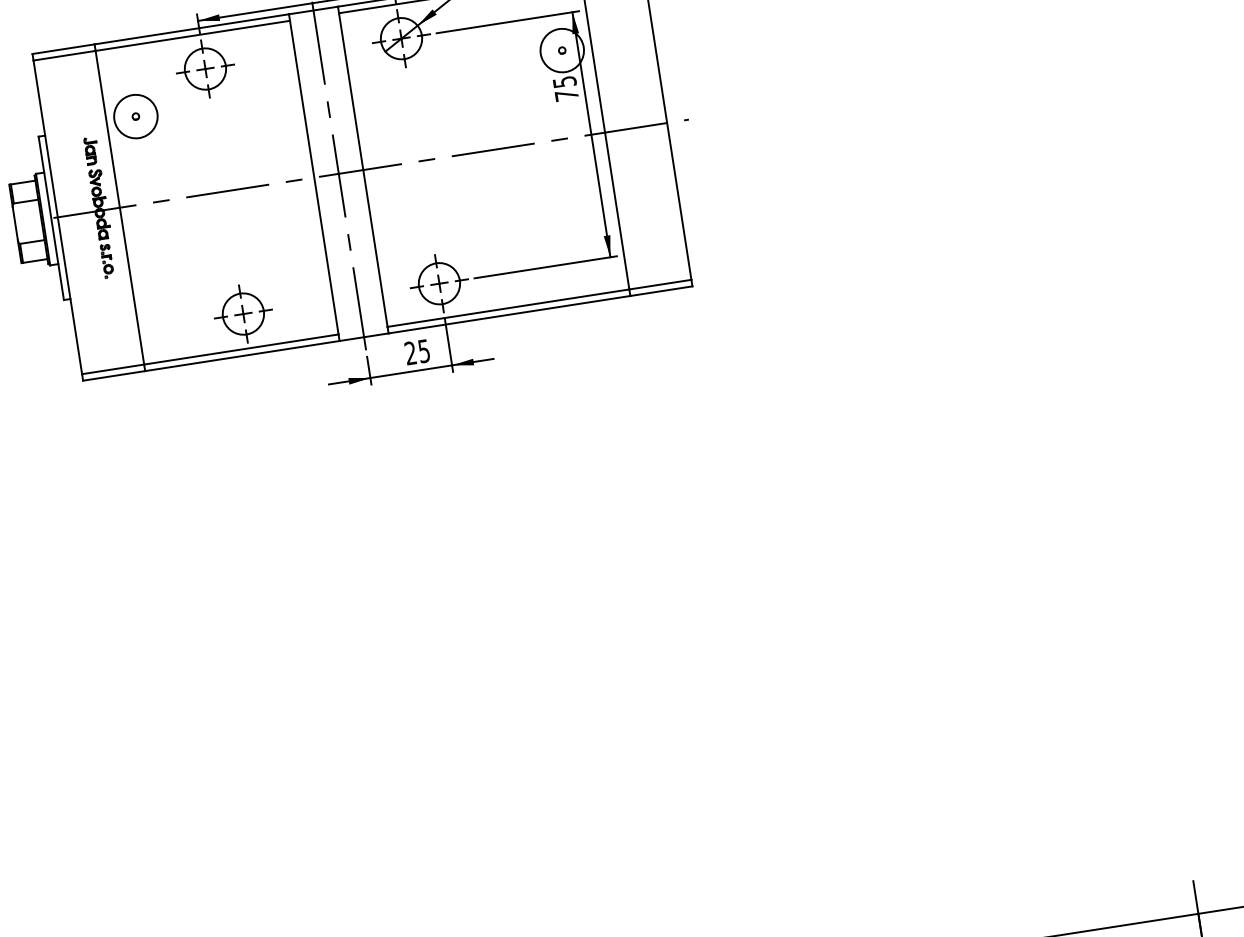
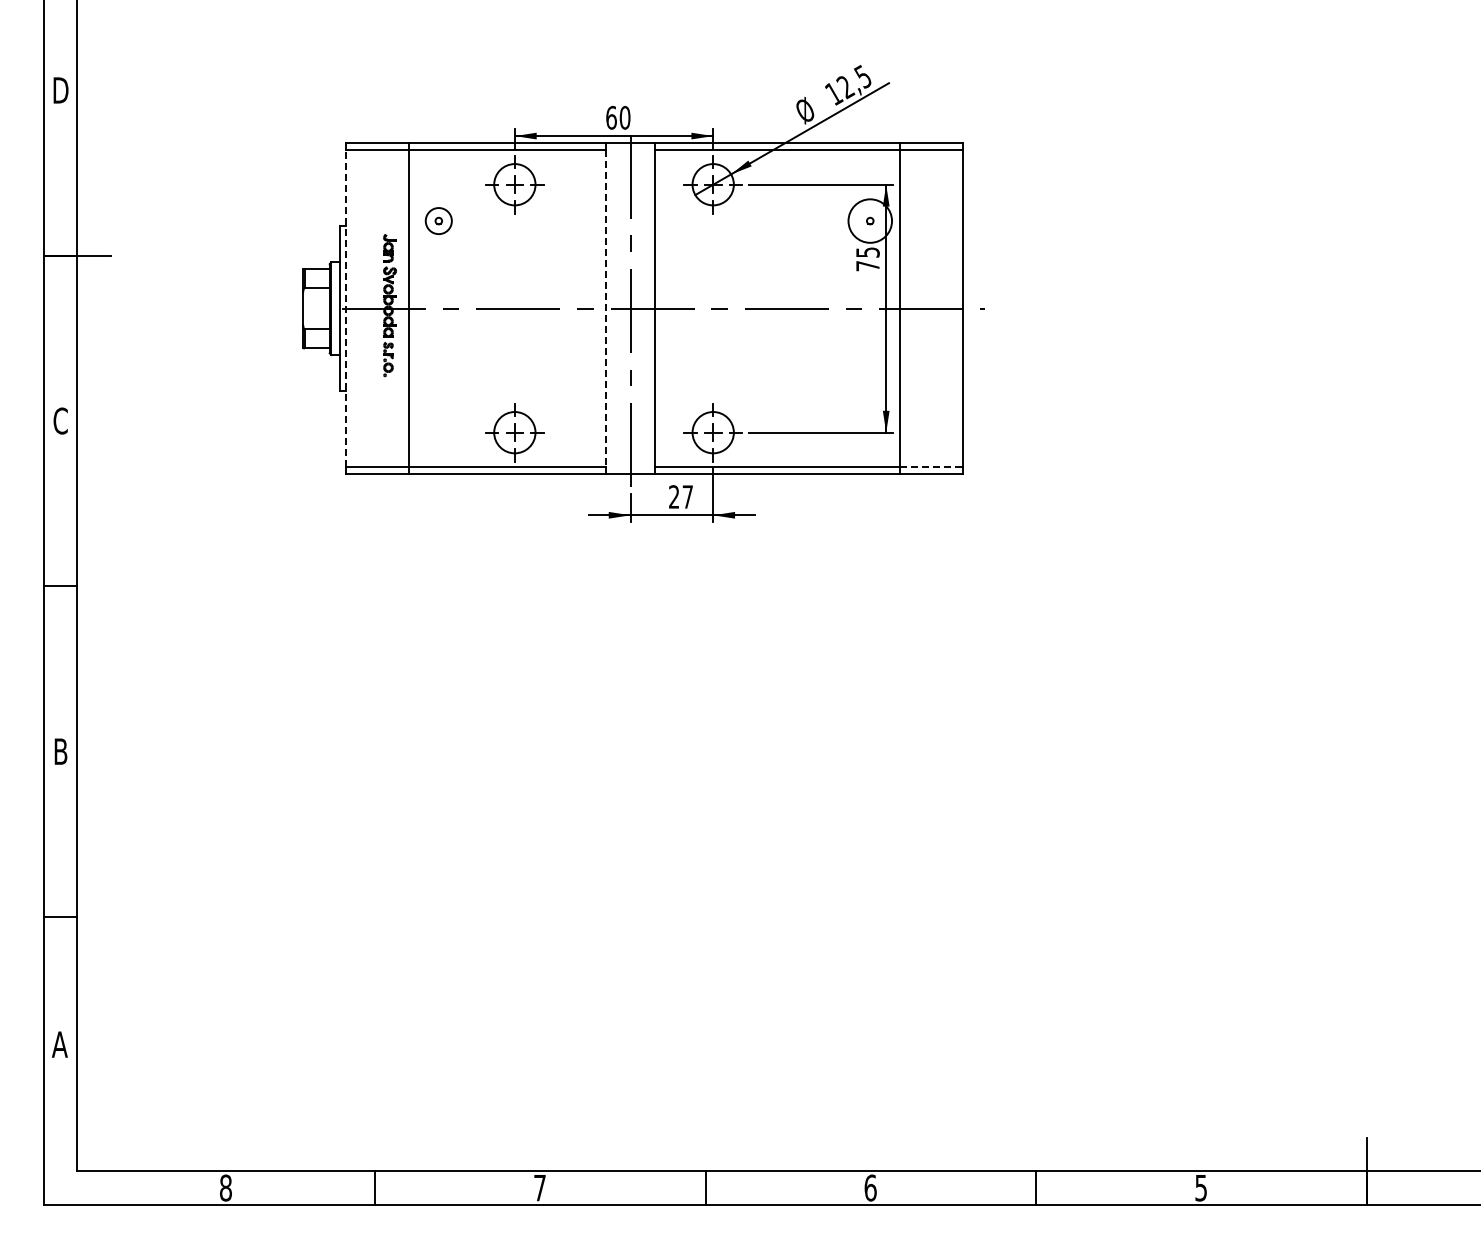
circle: (135, 116) -> (438, 220), size x0.6
line: (313, 177) -> (605, 308), solid -> dashed
line: (58, 217) -> (346, 308), solid -> dashed
line: (660, 284) -> (931, 467), solid -> dashed
text: (423, 350) -> (687, 496), 25 -> 27

